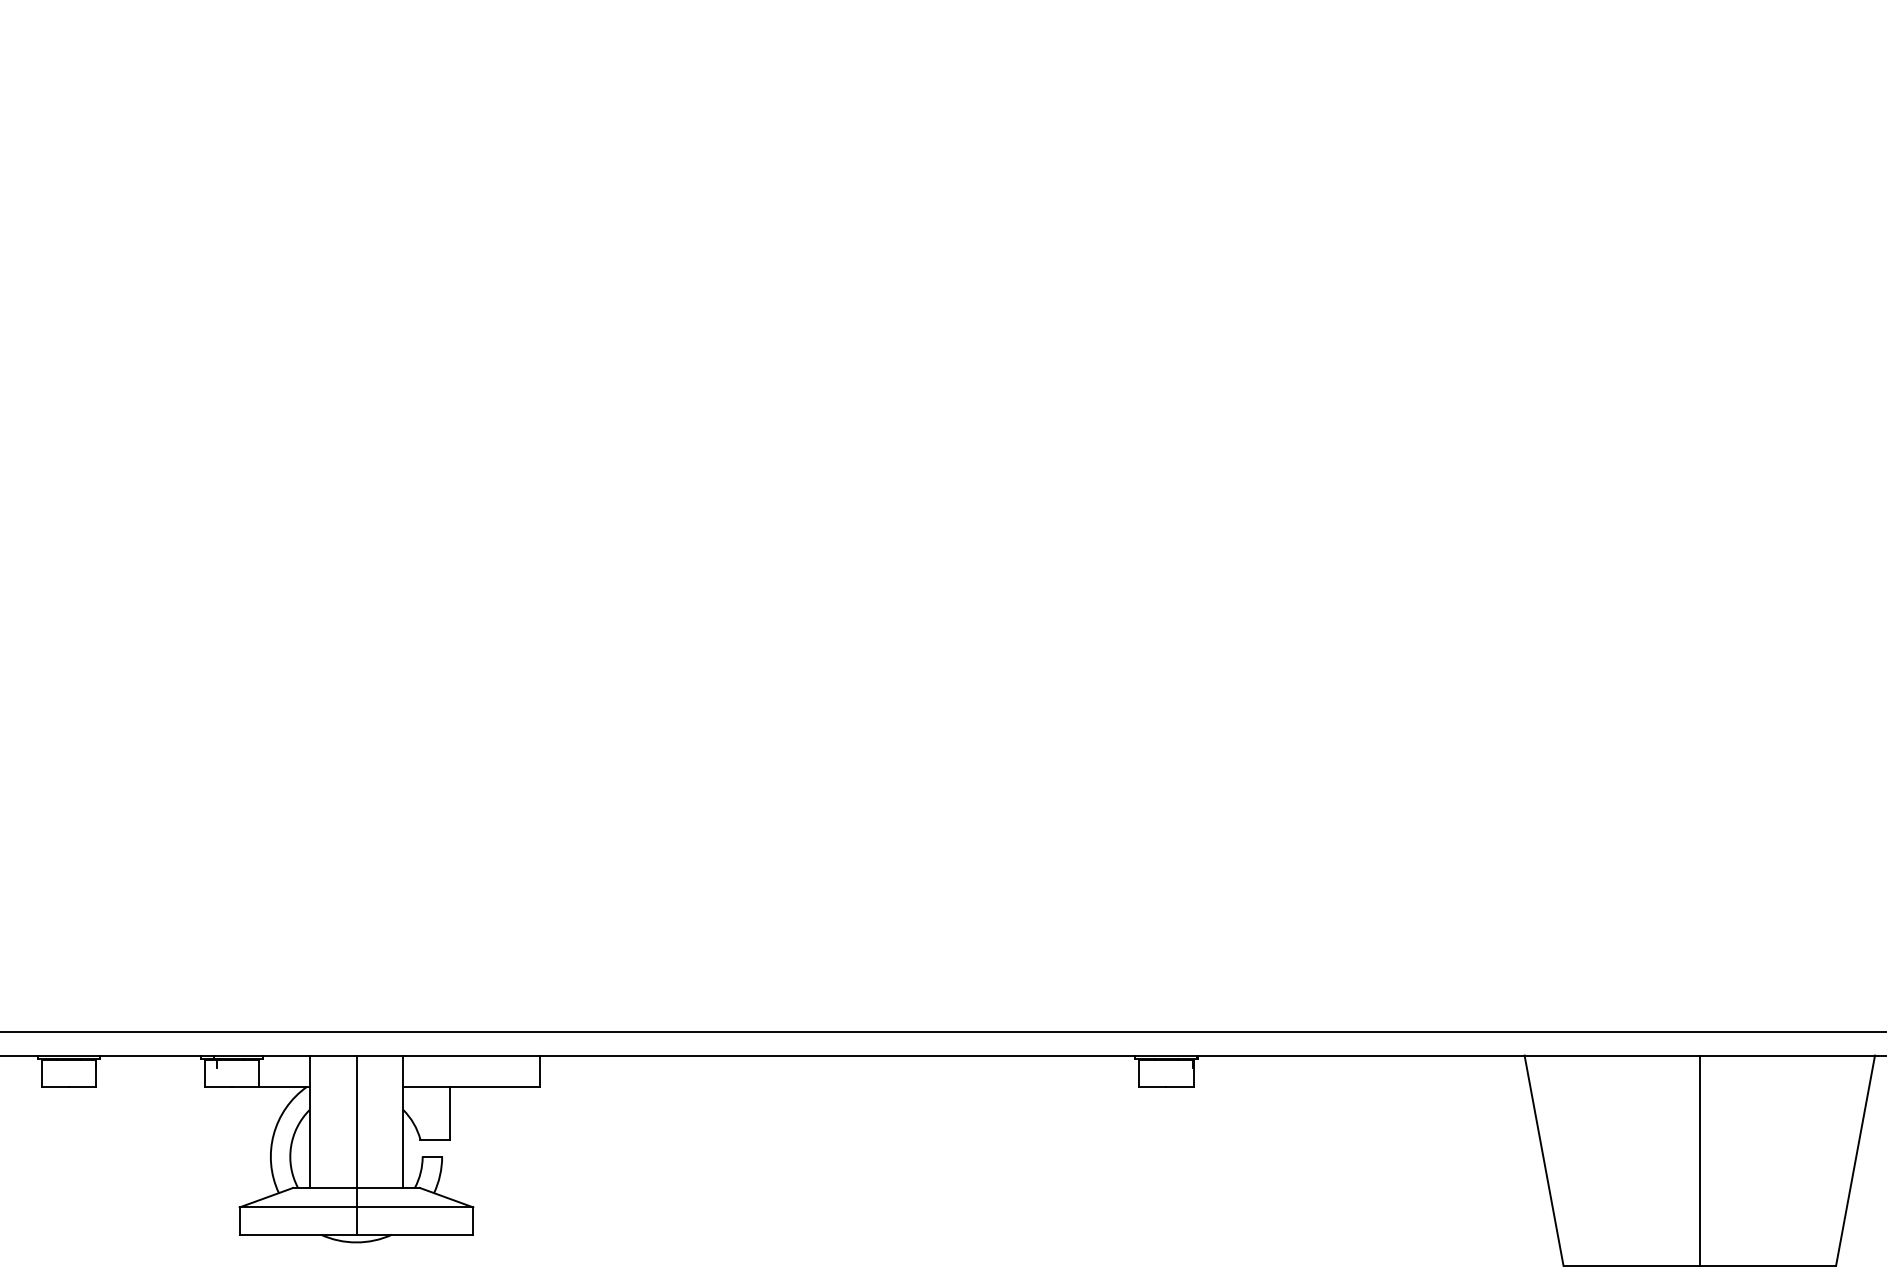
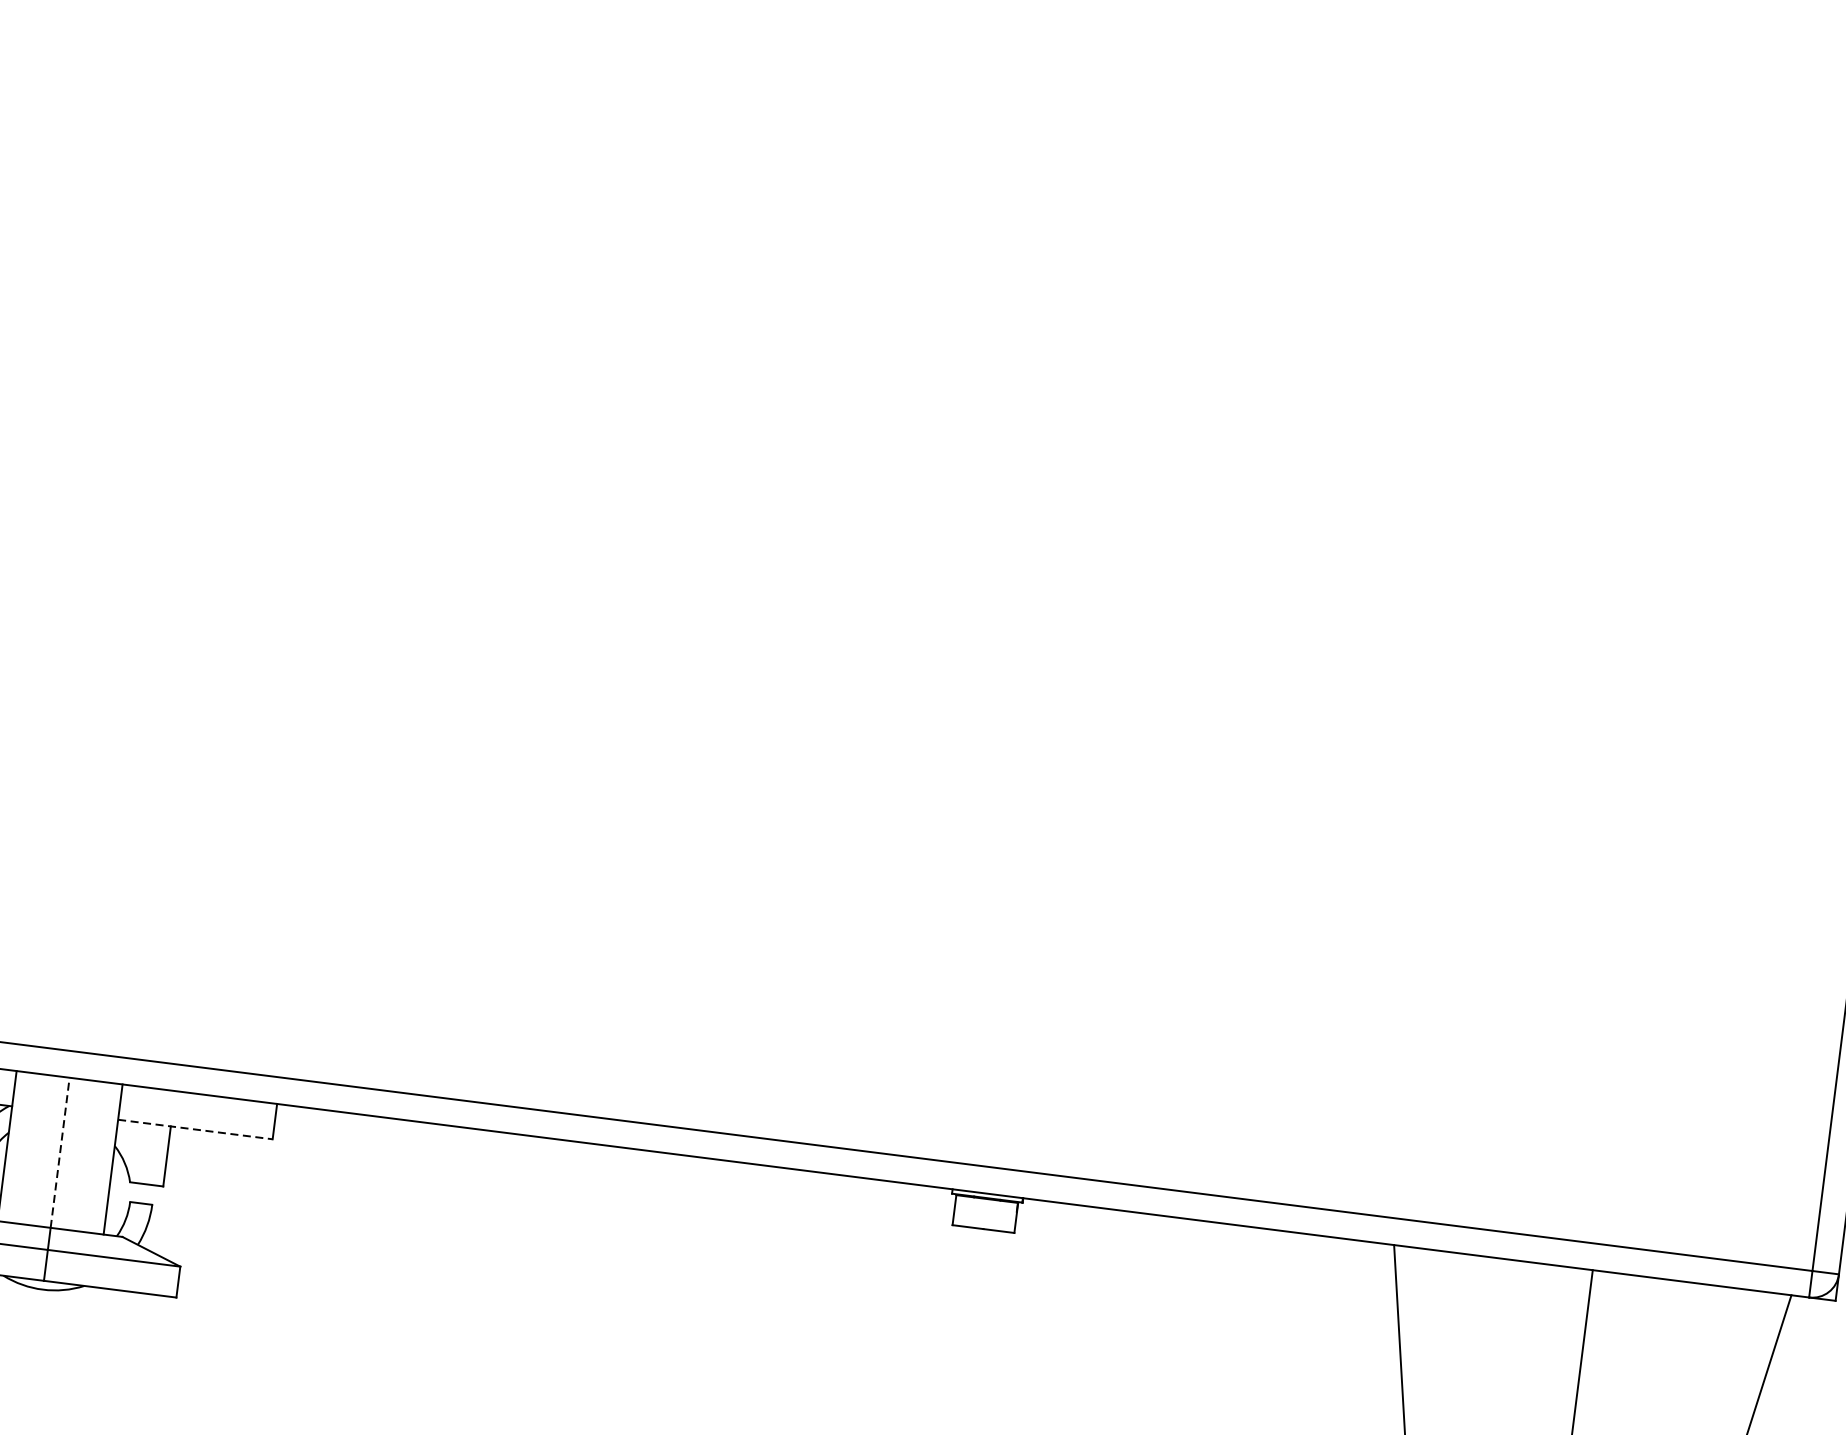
line: (471, 1086) -> (195, 1129), solid -> dashed
line: (356, 1121) -> (60, 1152), solid -> dashed

